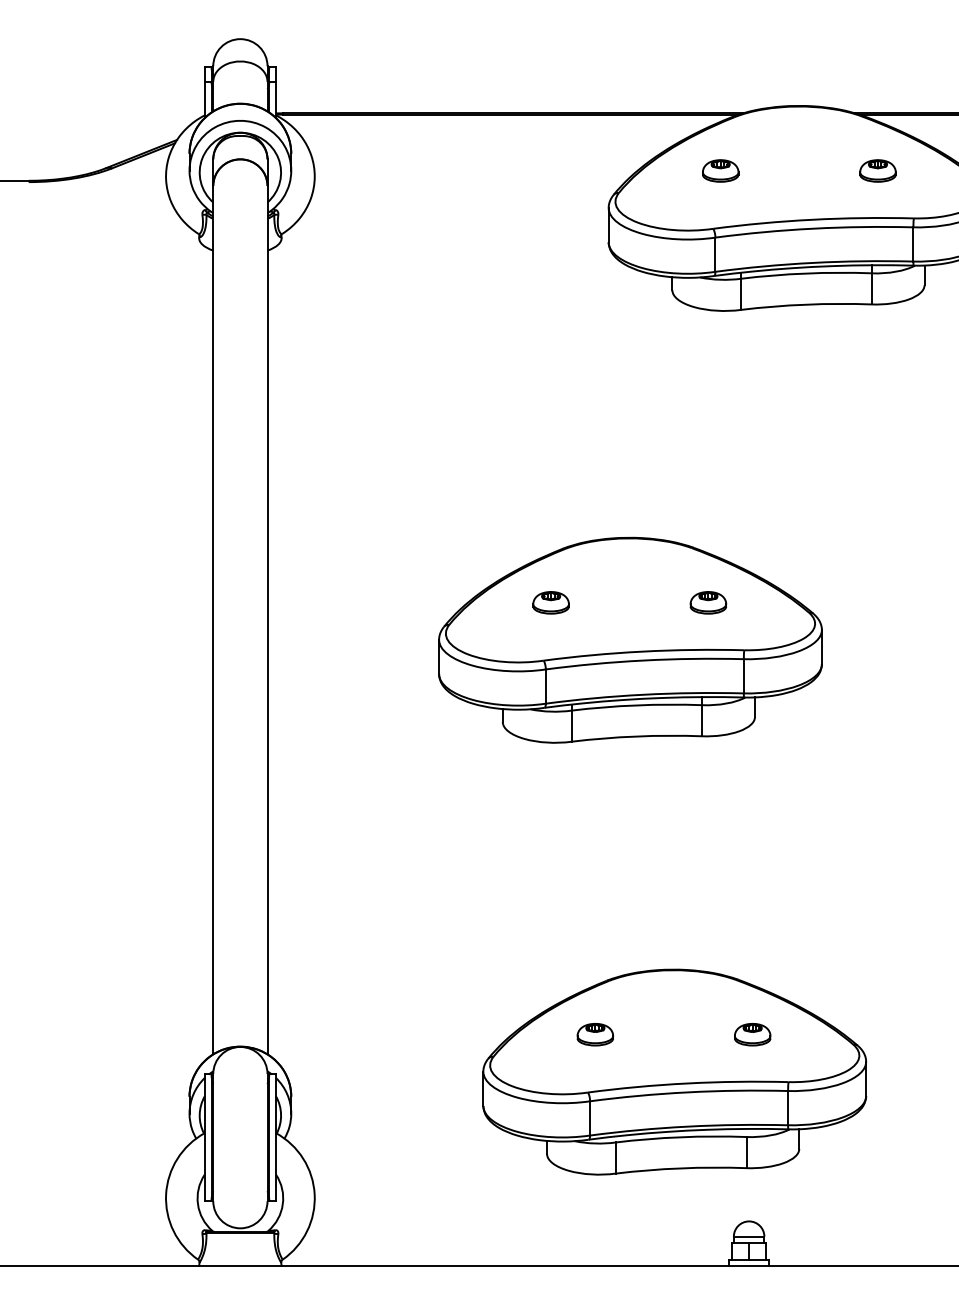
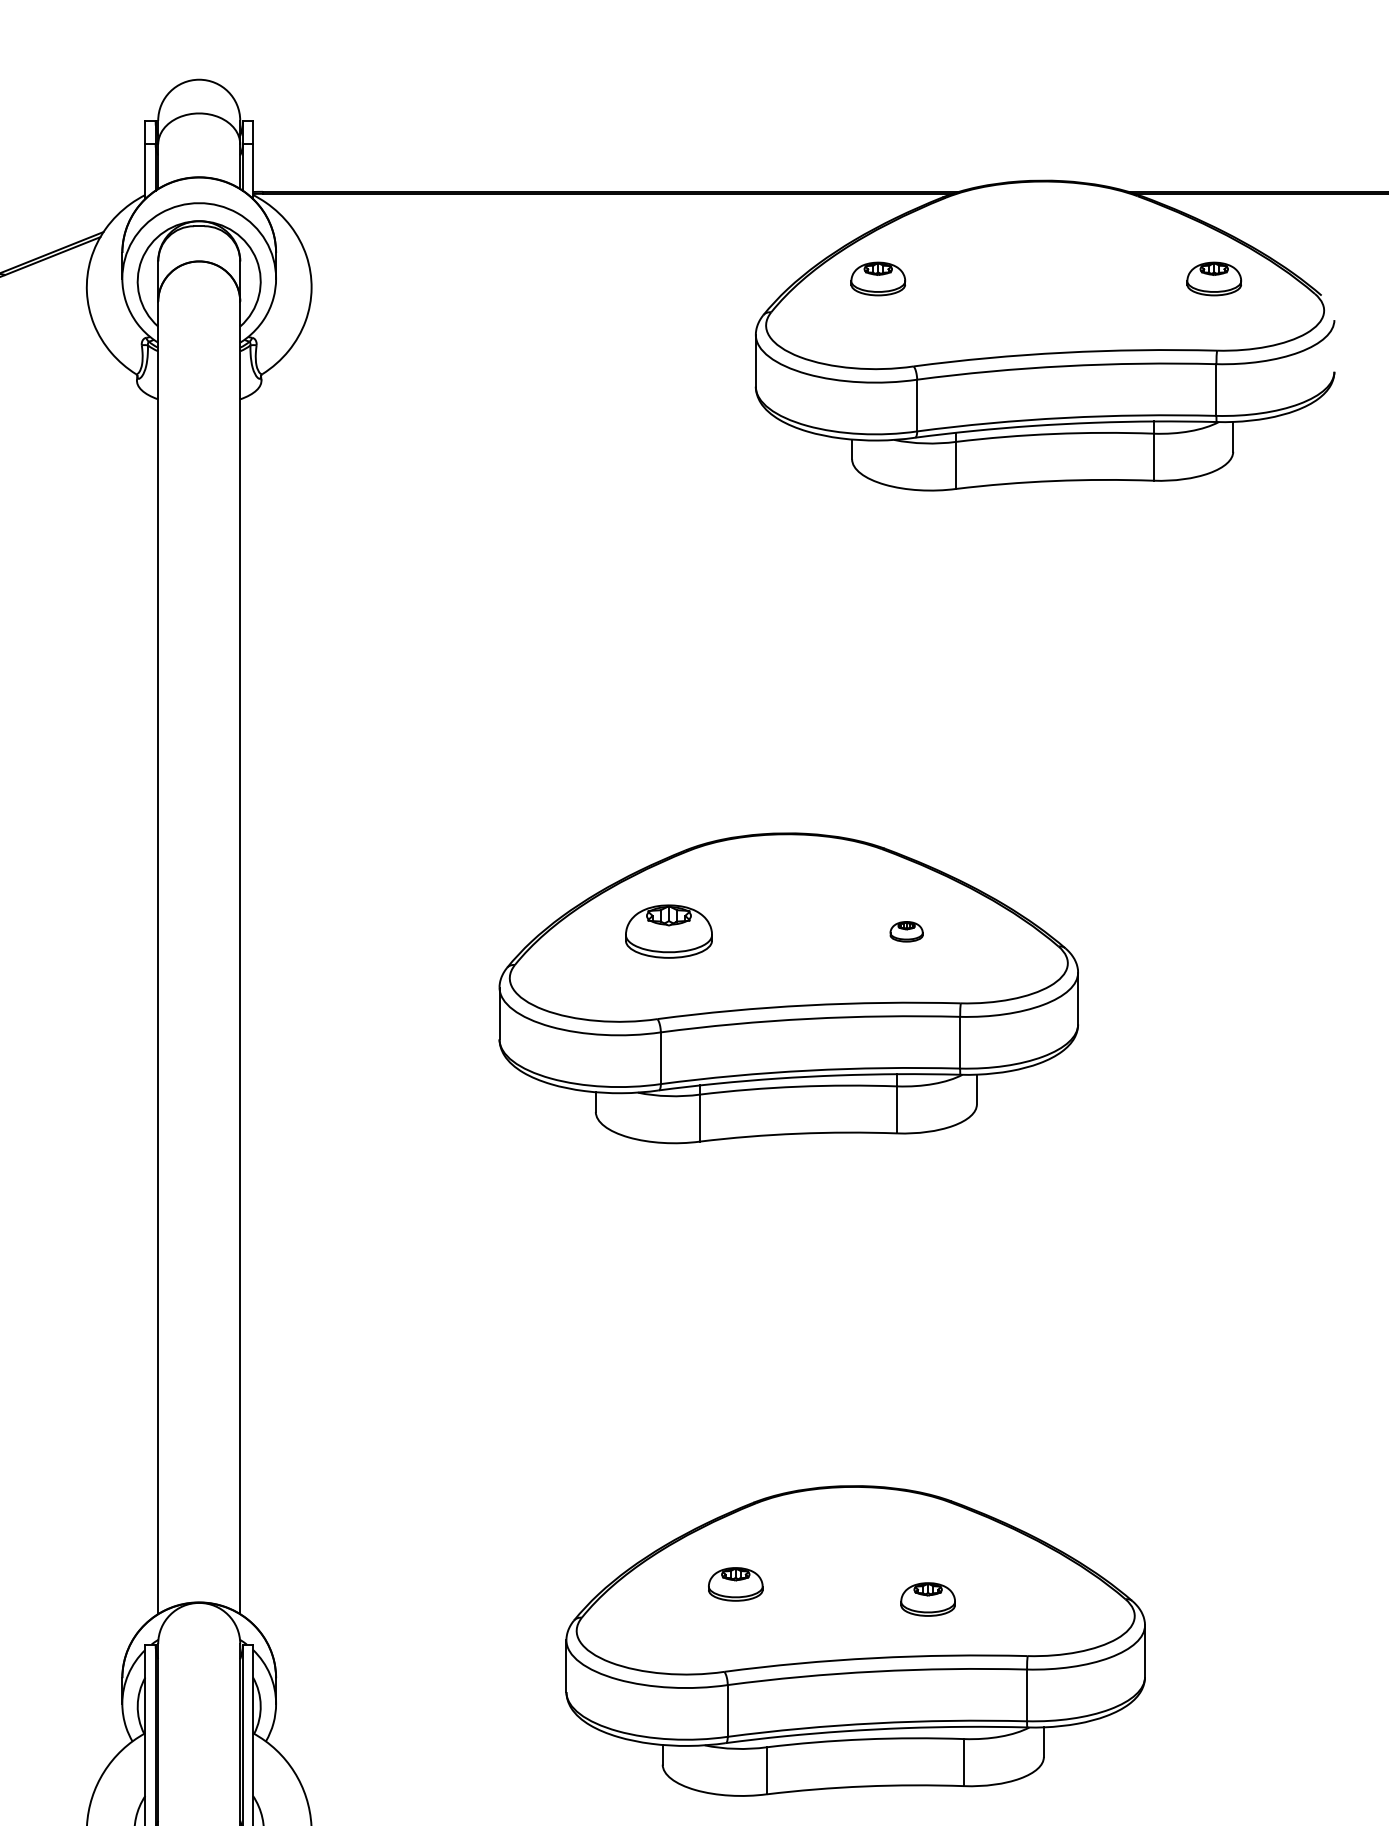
part: (720, 170) -> (877, 278), moved
part: (877, 170) -> (1213, 278), moved
part: (550, 602) -> (667, 931), size x1.6
part: (708, 602) -> (906, 931), size x0.6
part: (752, 1034) -> (927, 1599), moved

